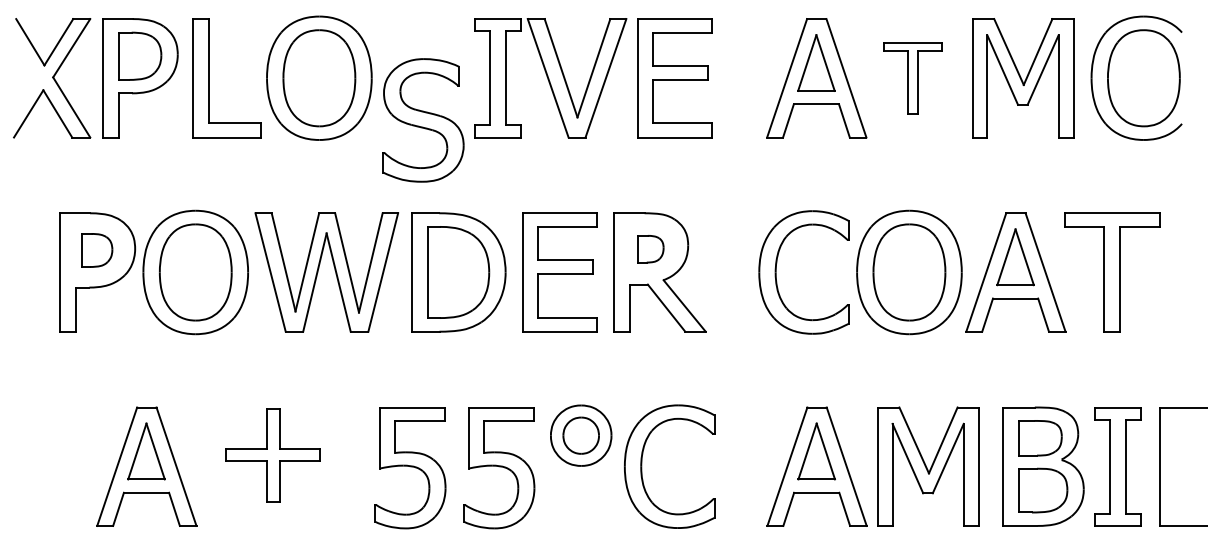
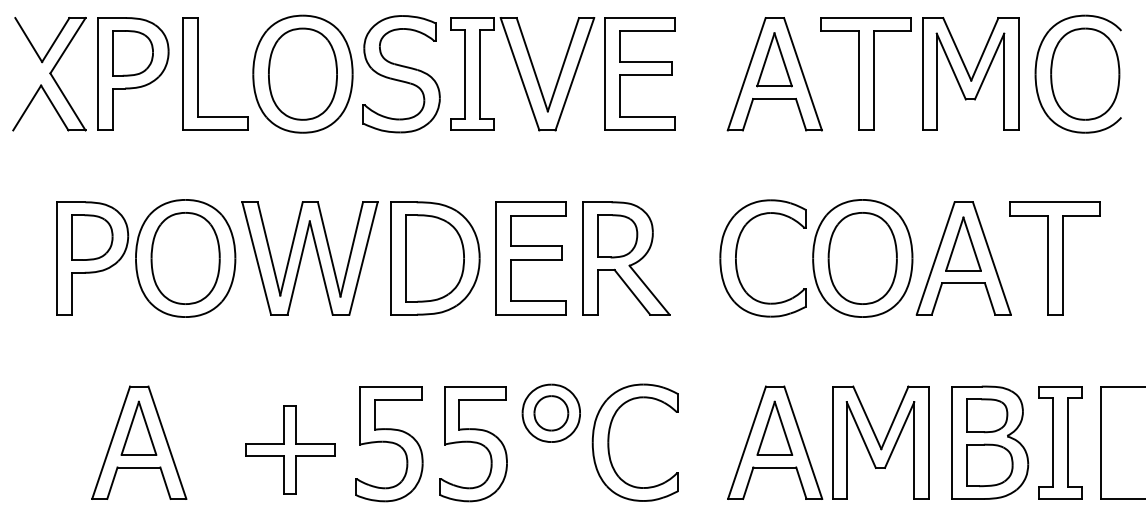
part: (912, 77) -> (865, 73), size x1.67
part: (423, 120) -> (401, 74), moved
part: (650, 249) -> (617, 236), size x1.67
part: (97, 250) -> (92, 237), size x1.43
part: (273, 454) -> (290, 449), moved

